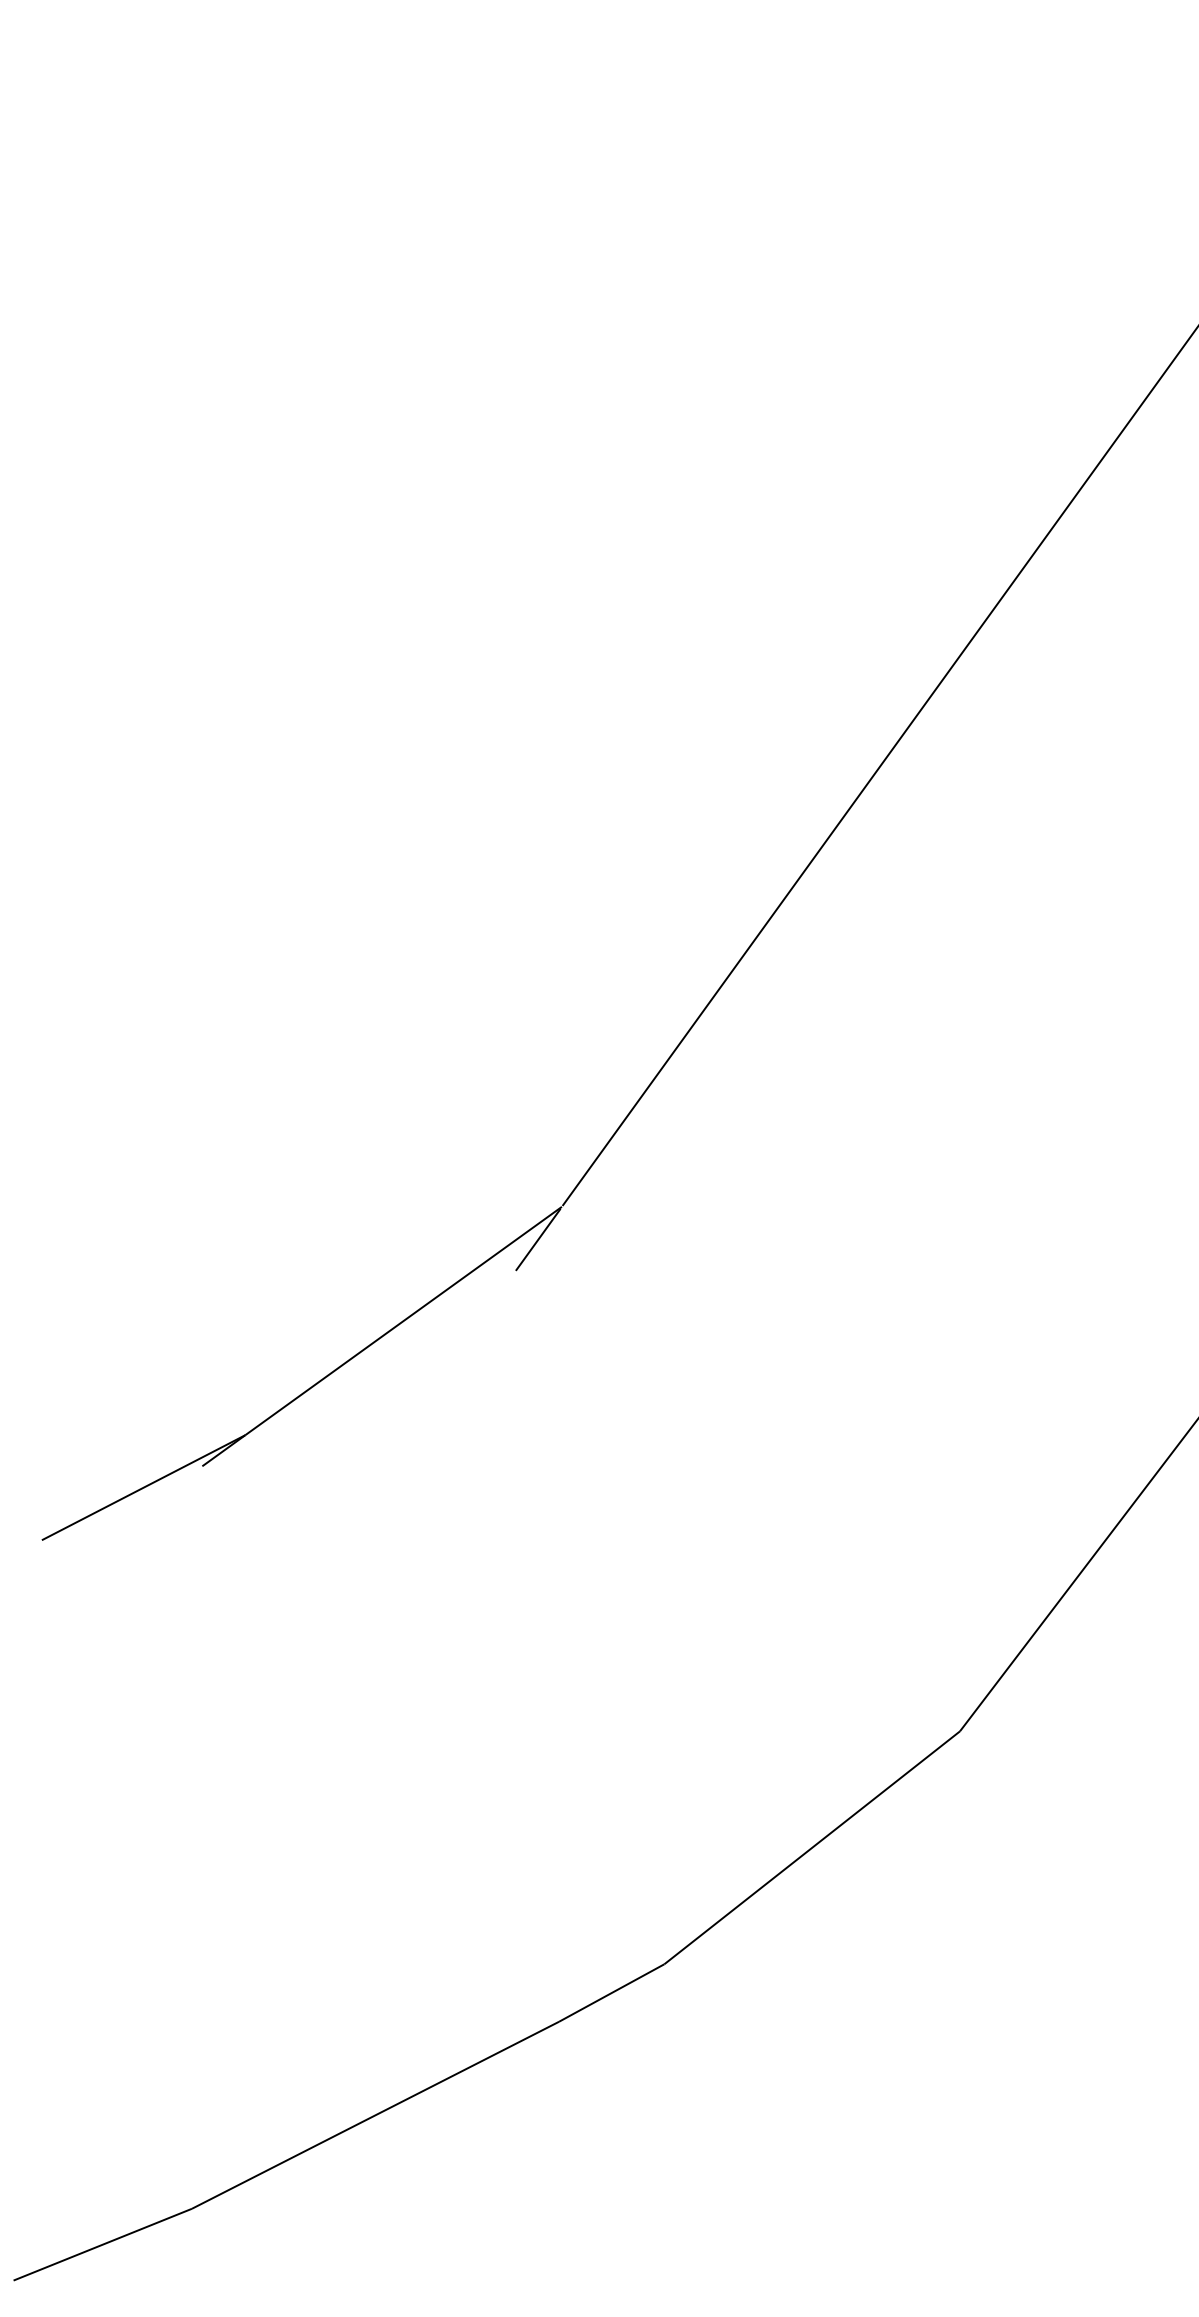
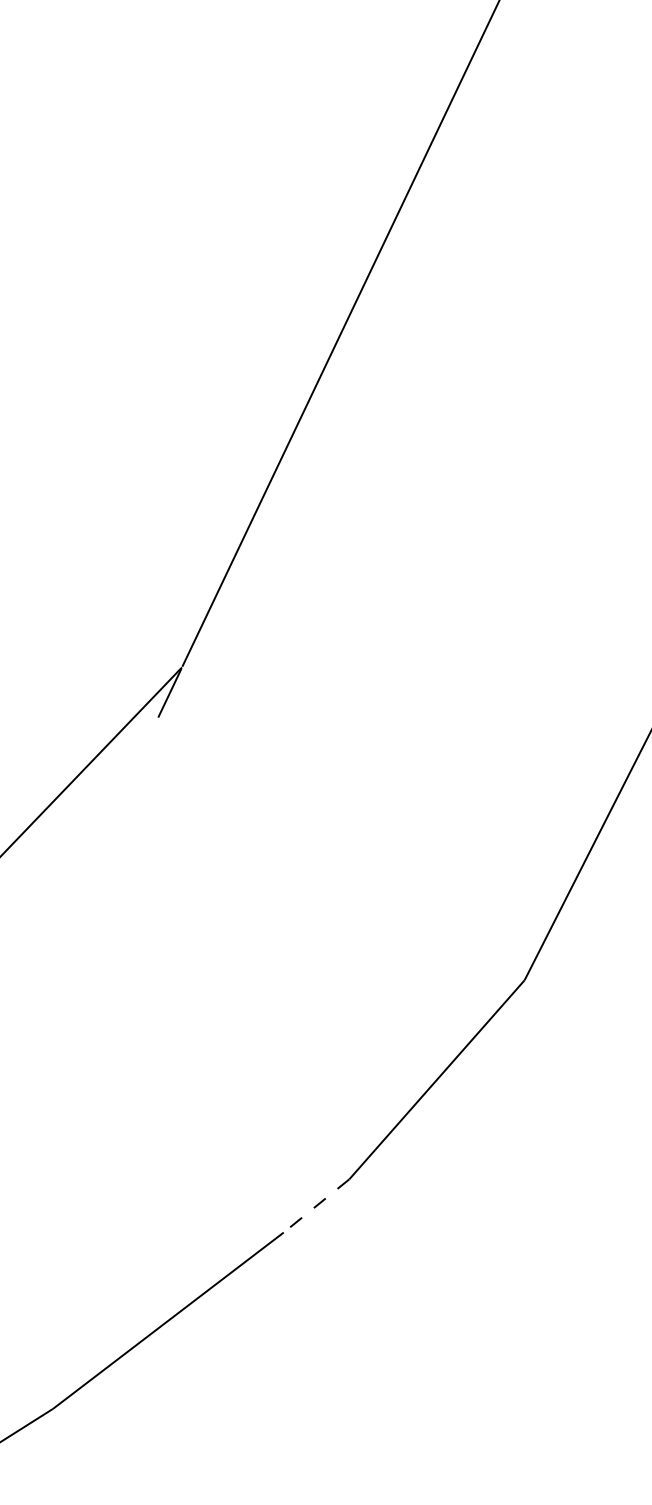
line: (611, 1993) -> (316, 1206), solid -> dashed

